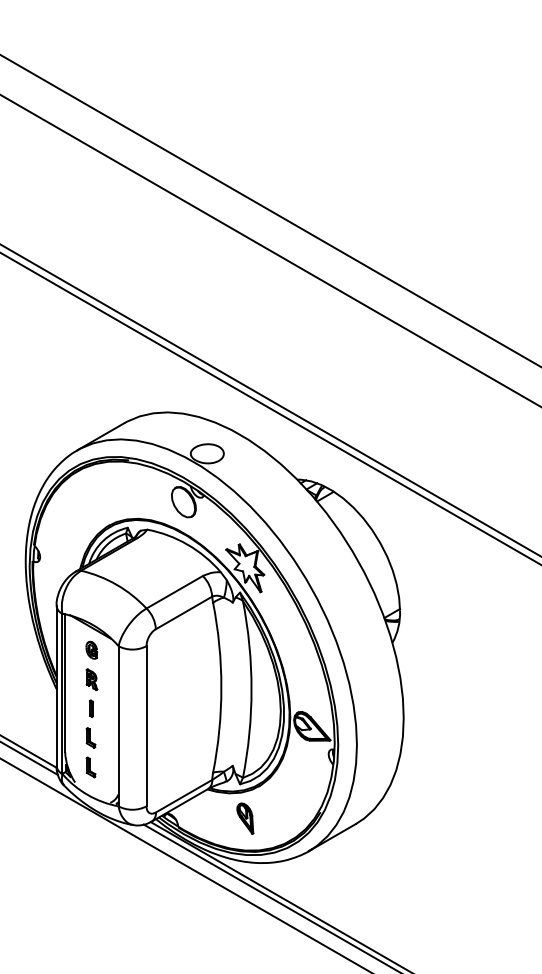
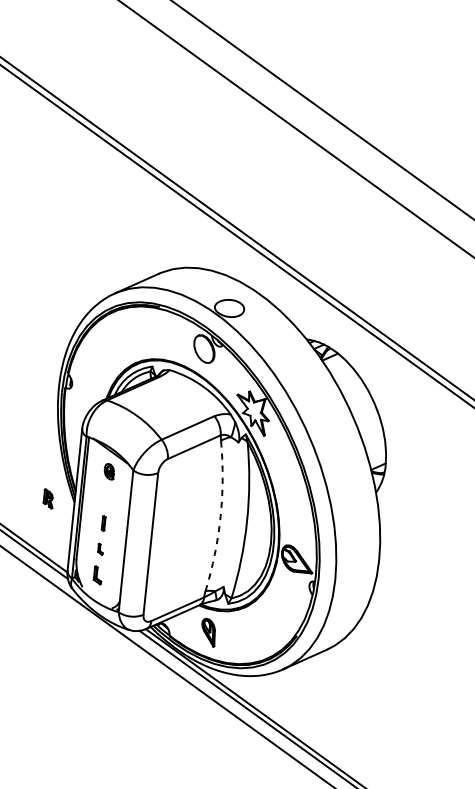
part: (91, 679) -> (48, 498), moved
arc: (221, 687) -> (220, 516), solid -> dashed
part: (90, 737) -> (100, 548), size x0.6
part: (245, 818) -> (208, 632), moved

